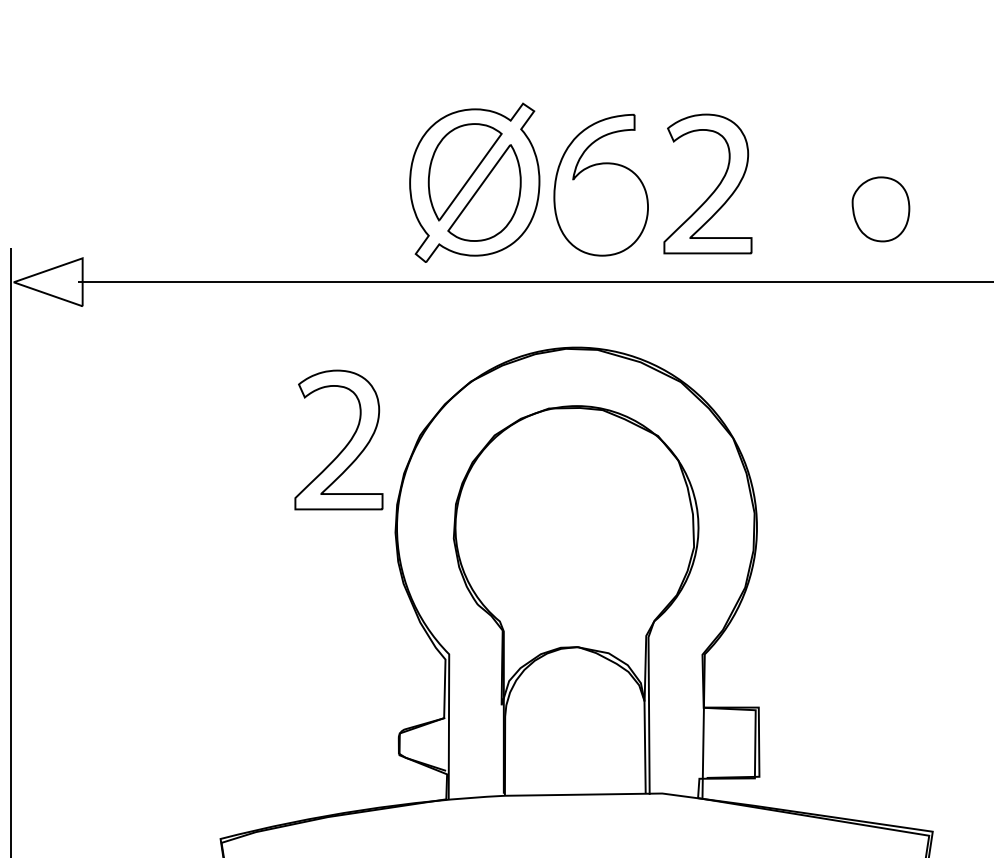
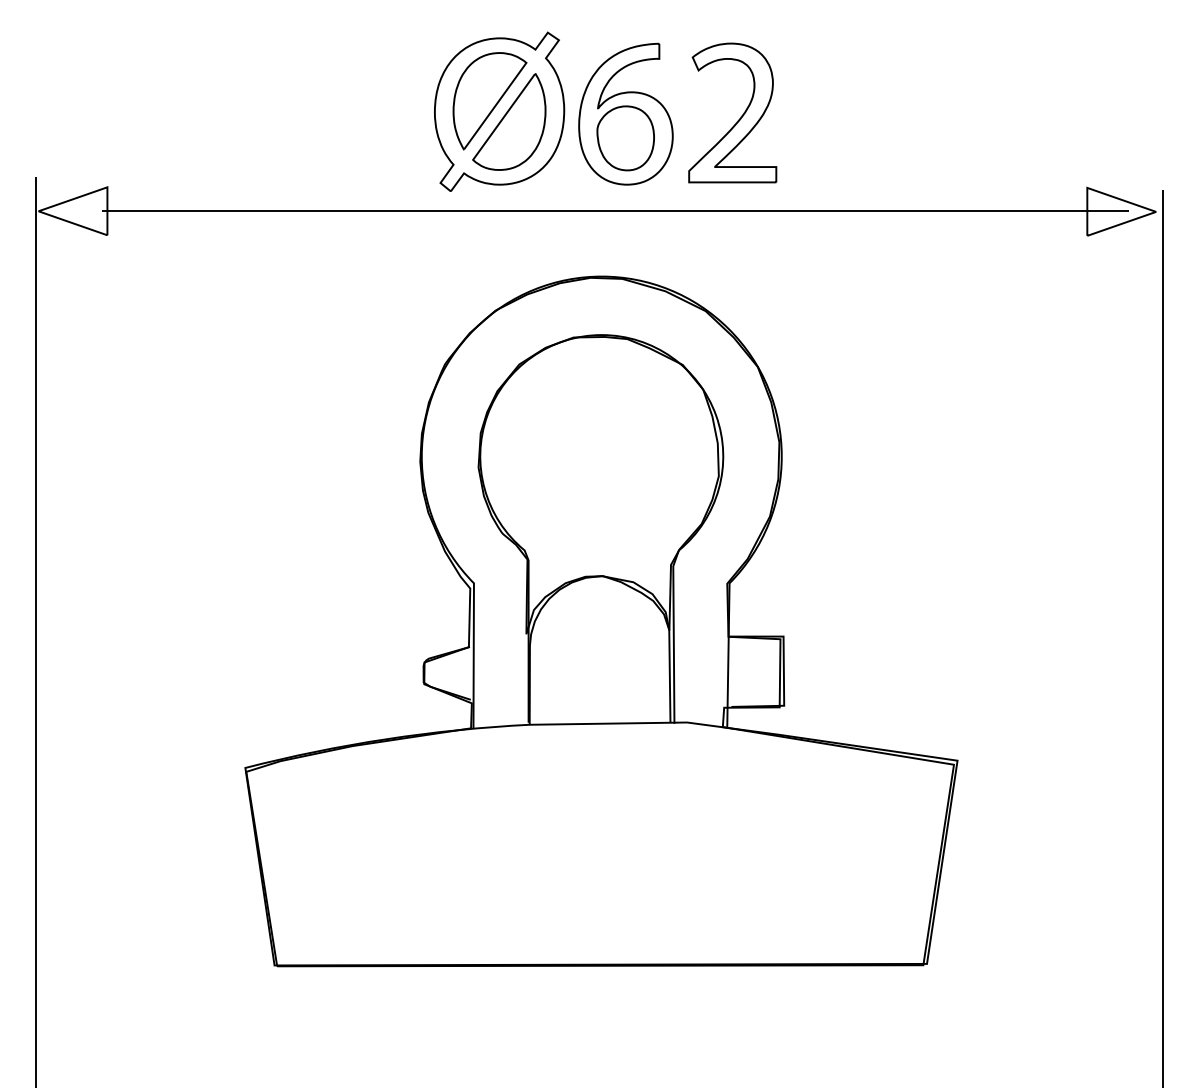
part: (880, 209) -> (625, 138), moved
part: (345, 445) -> (370, 374), removed

